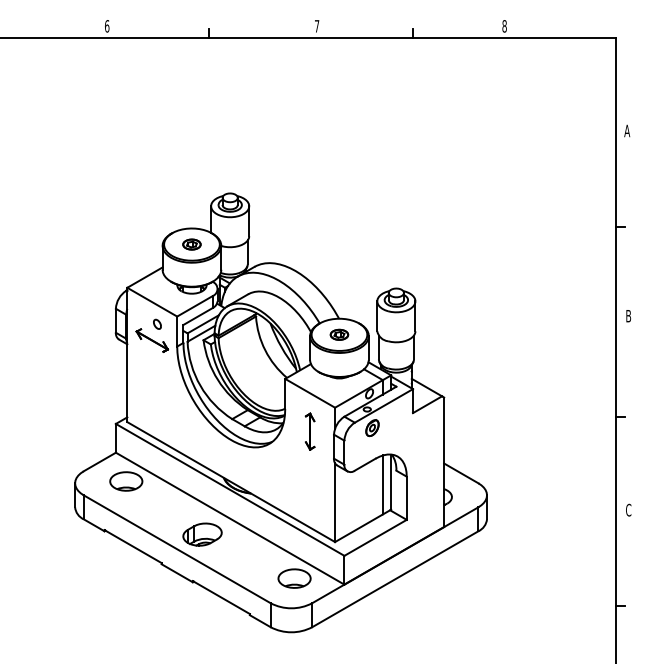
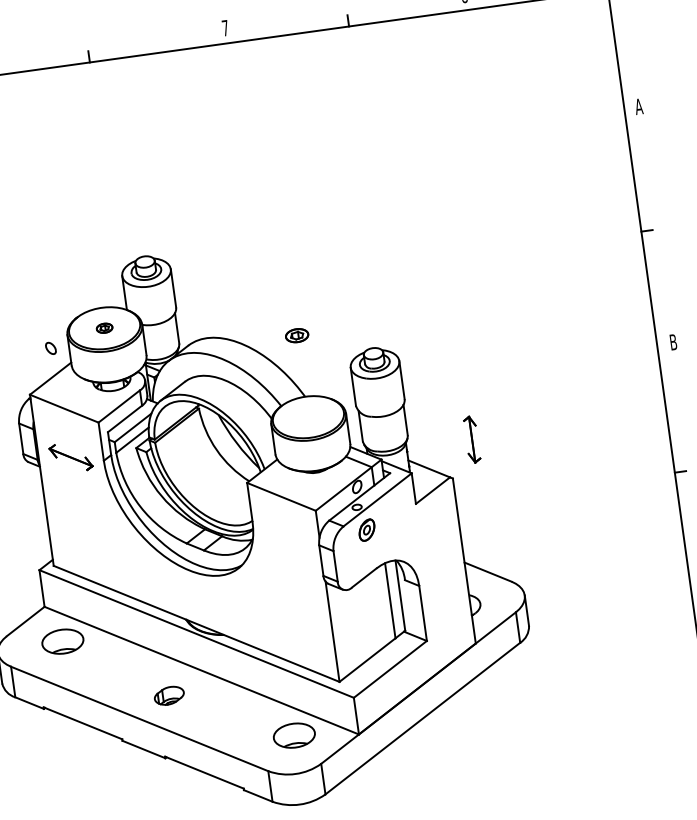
part: (191, 244) -> (104, 328), size x0.7
part: (157, 323) -> (50, 347), moved
part: (339, 334) -> (297, 335), moved
part: (309, 431) -> (471, 439), moved
part: (202, 534) -> (169, 695), size x0.6

